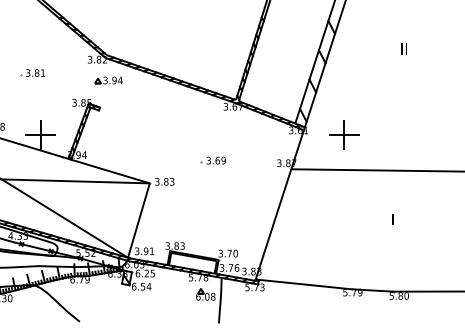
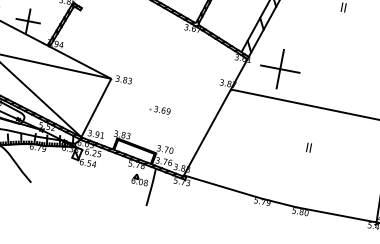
part: (344, 134) -> (280, 69), size x1.6
part: (212, 160) -> (159, 109), moved
text: (396, 219) -> (310, 147), I -> II

